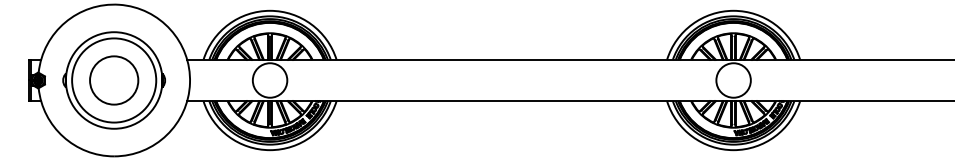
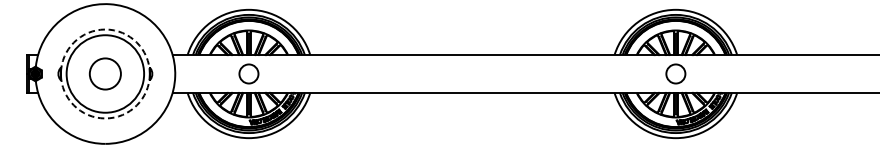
circle: (113, 80) -> (104, 74), solid -> dashed
circle: (114, 80) -> (105, 74), size x0.7
circle: (269, 80) -> (248, 74), size x0.6
circle: (733, 80) -> (675, 74), size x0.6

